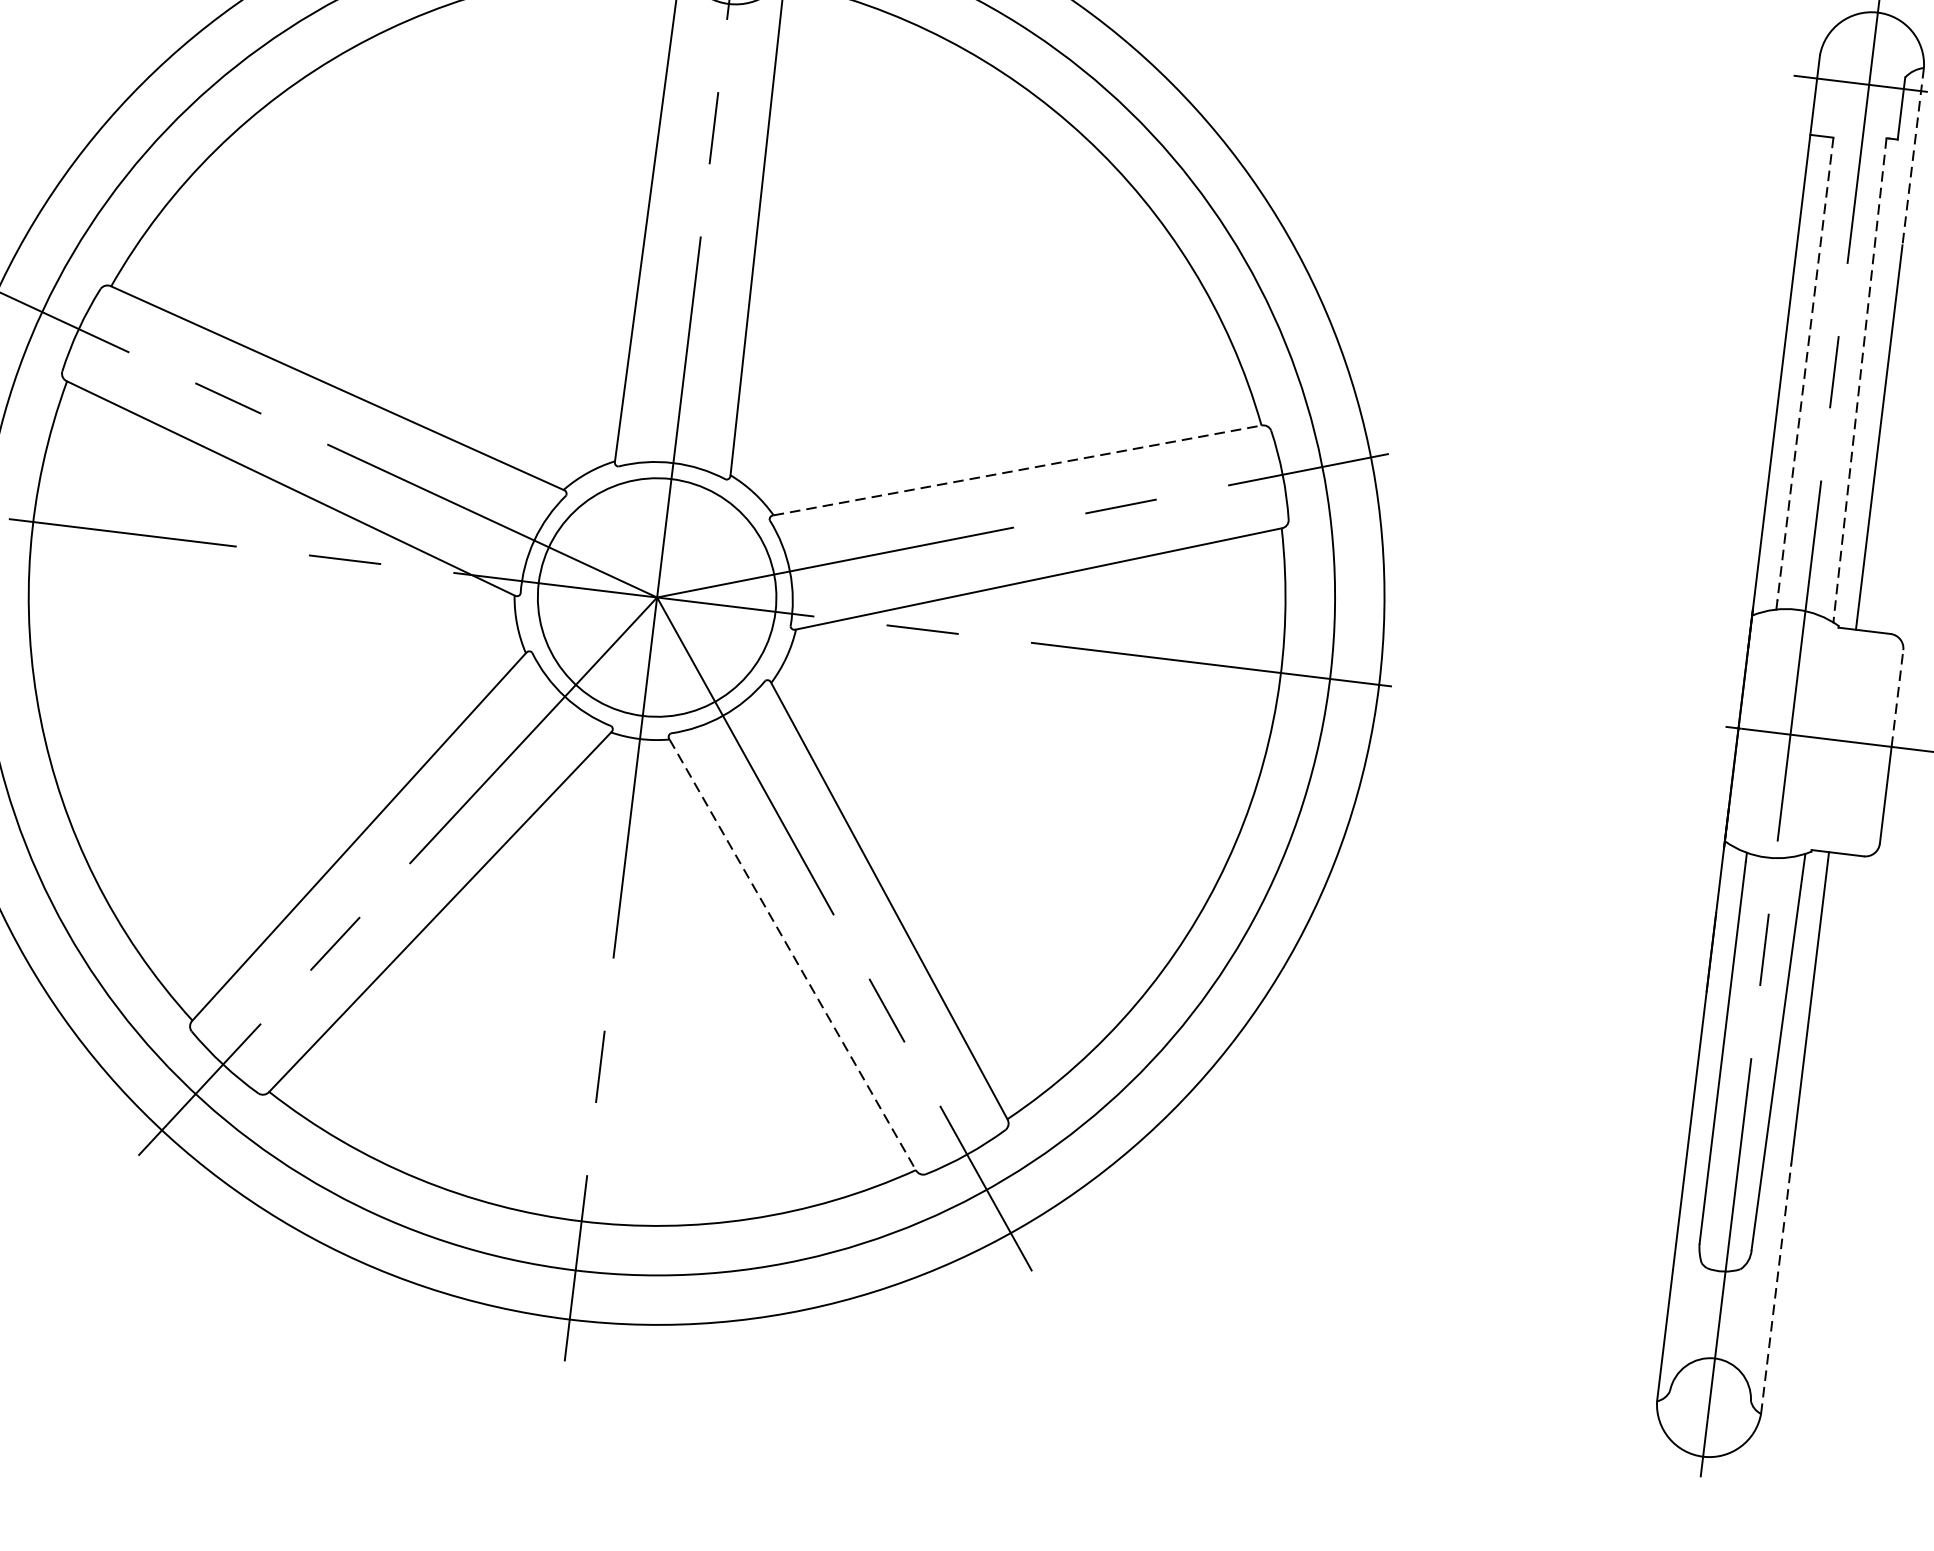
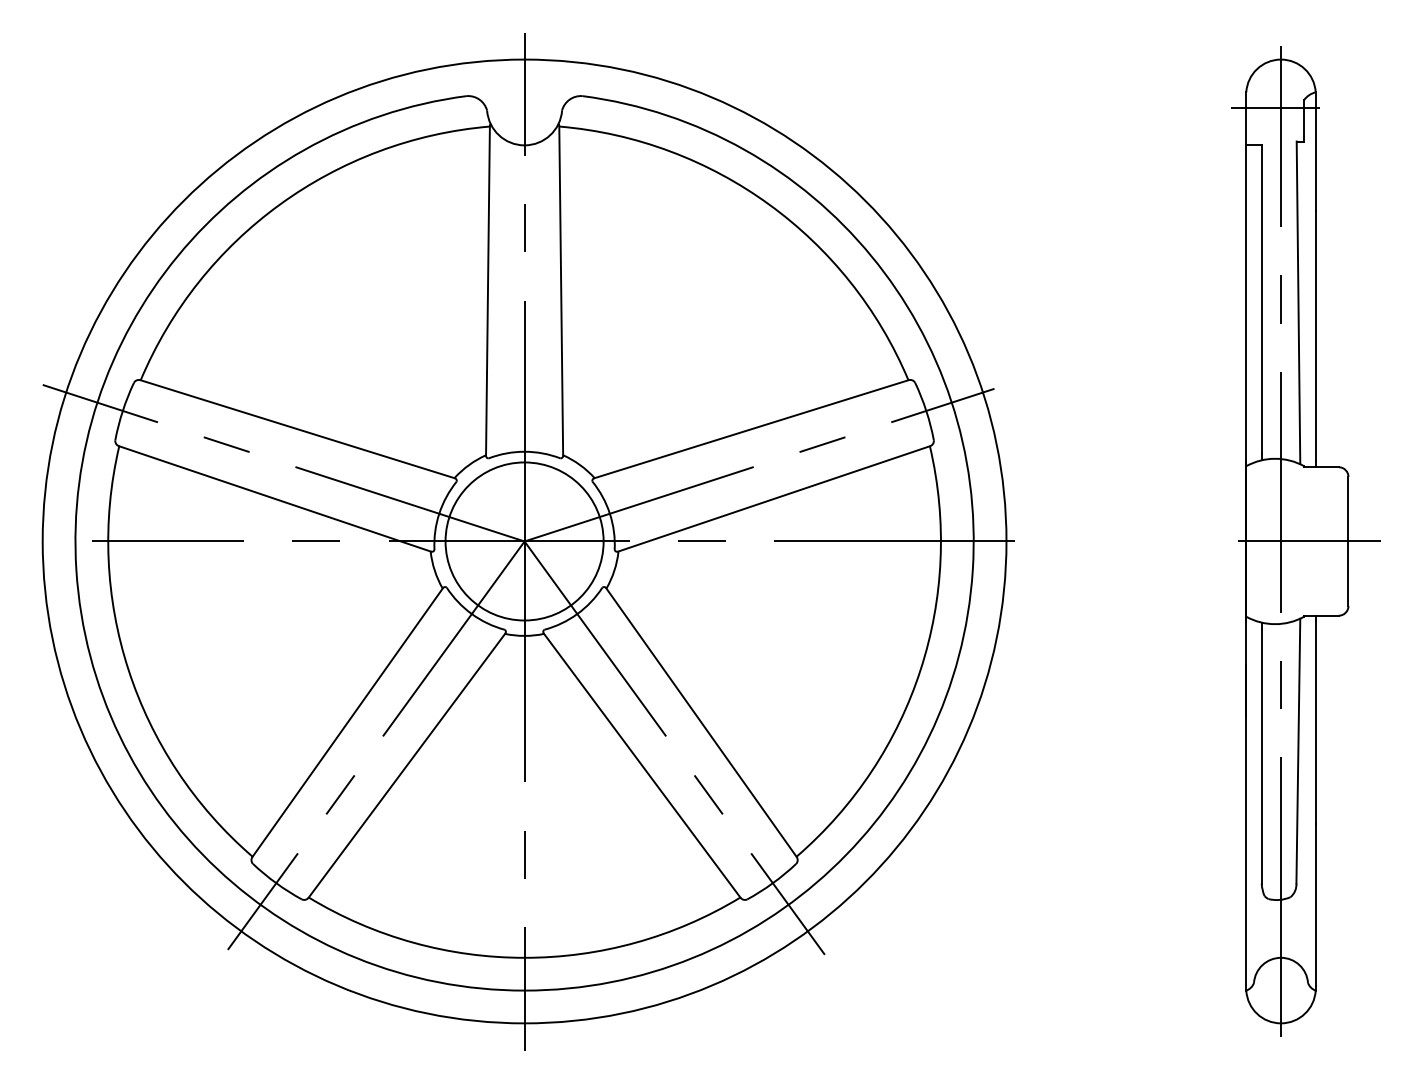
line: (1912, 158) -> (1315, 152), dashed -> solid
line: (1805, 368) -> (1261, 299), dashed -> solid
line: (1859, 381) -> (1298, 303), dashed -> solid
line: (1018, 471) -> (752, 429), dashed -> solid
line: (1897, 697) -> (1348, 508), dashed -> solid
line: (792, 956) -> (642, 766), dashed -> solid
line: (1776, 1287) -> (1315, 906), dashed -> solid

